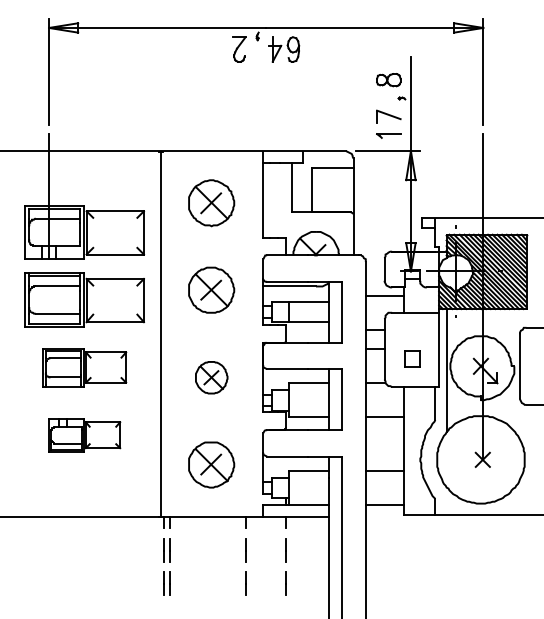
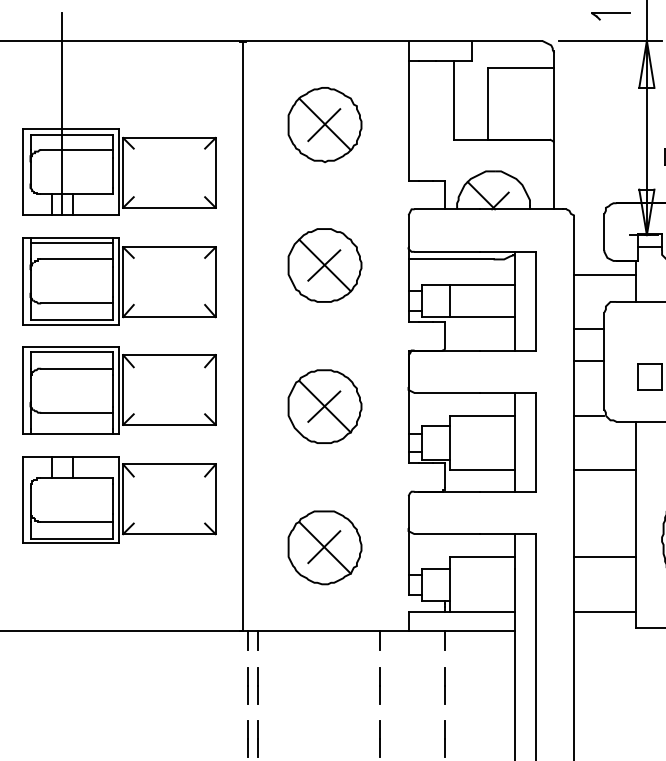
part: (84, 367) -> (119, 390), size x1.43
part: (211, 377) -> (324, 406), size x1.43
part: (84, 435) -> (119, 500), size x1.67

